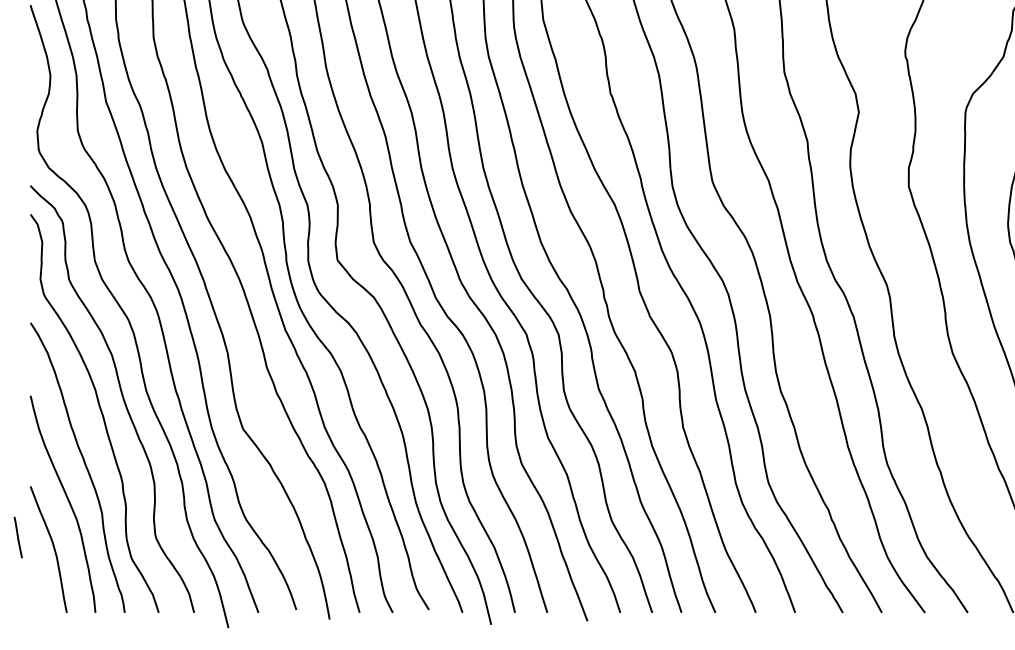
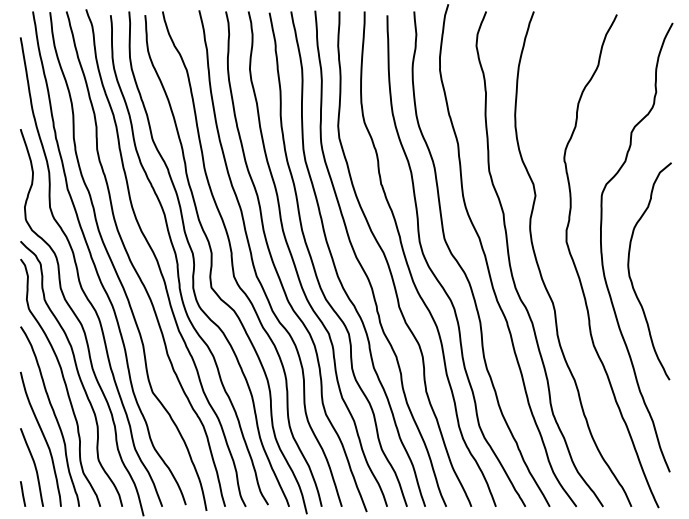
line: (17, 536) -> (22, 493), moved

